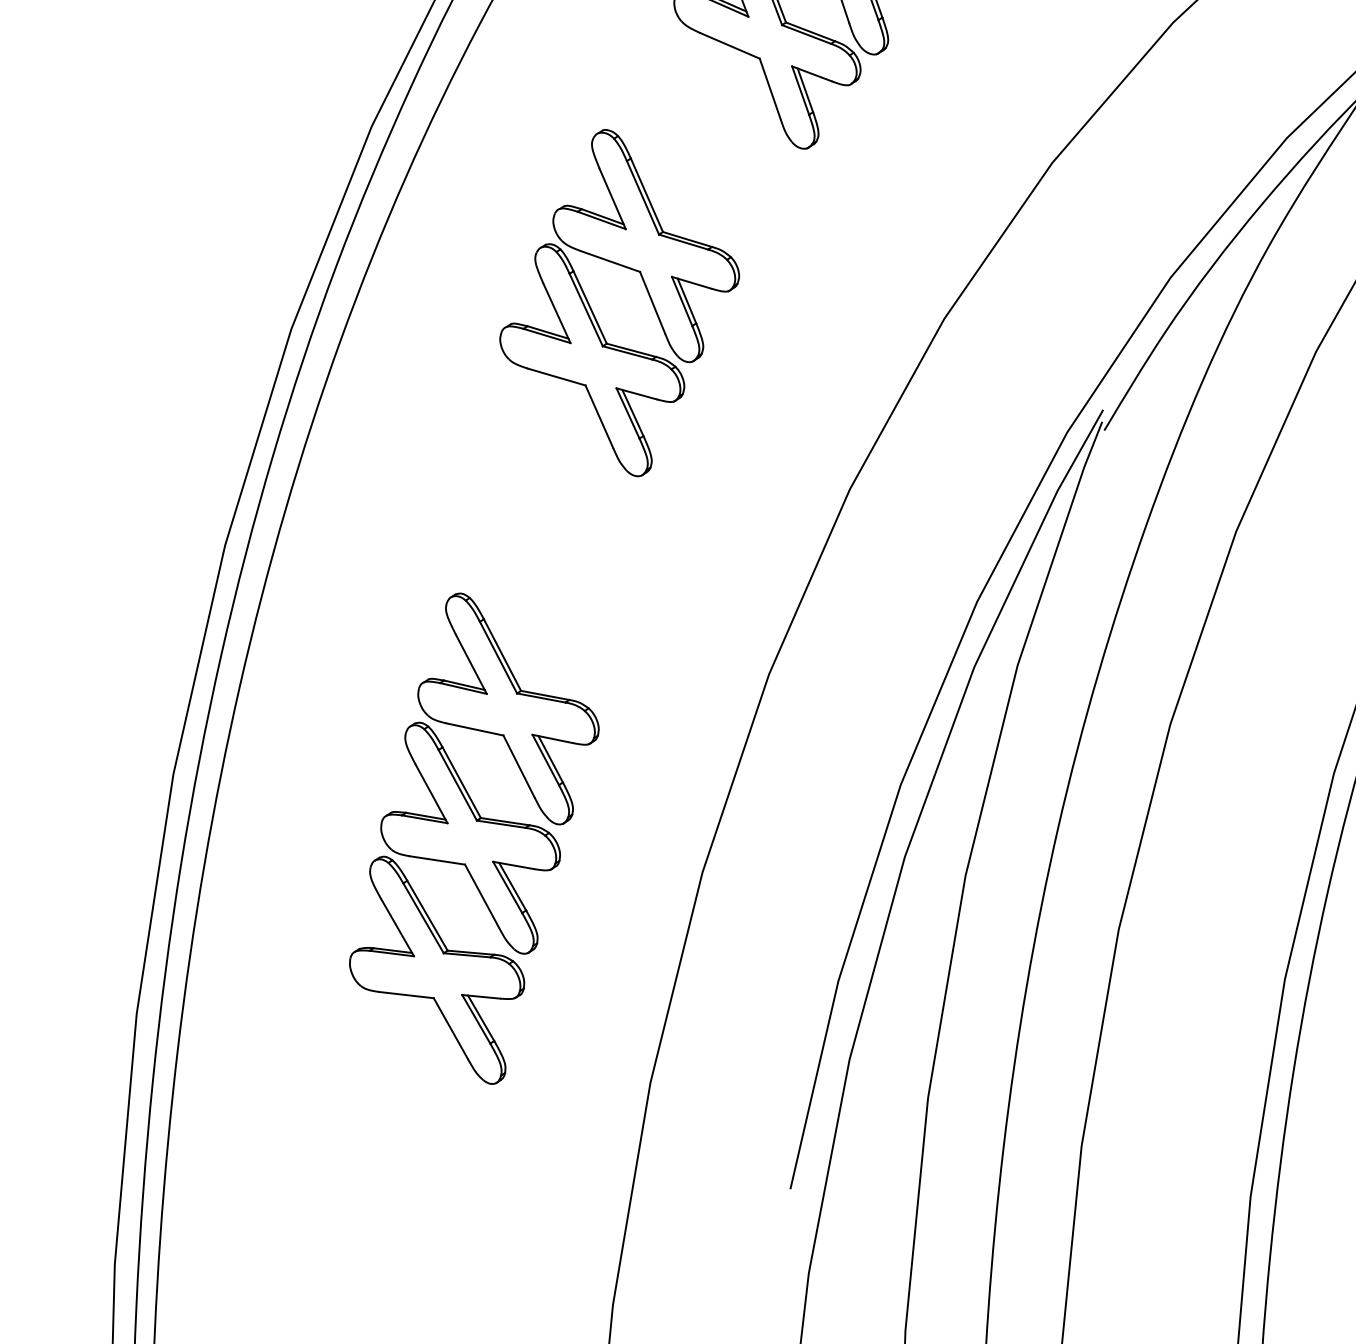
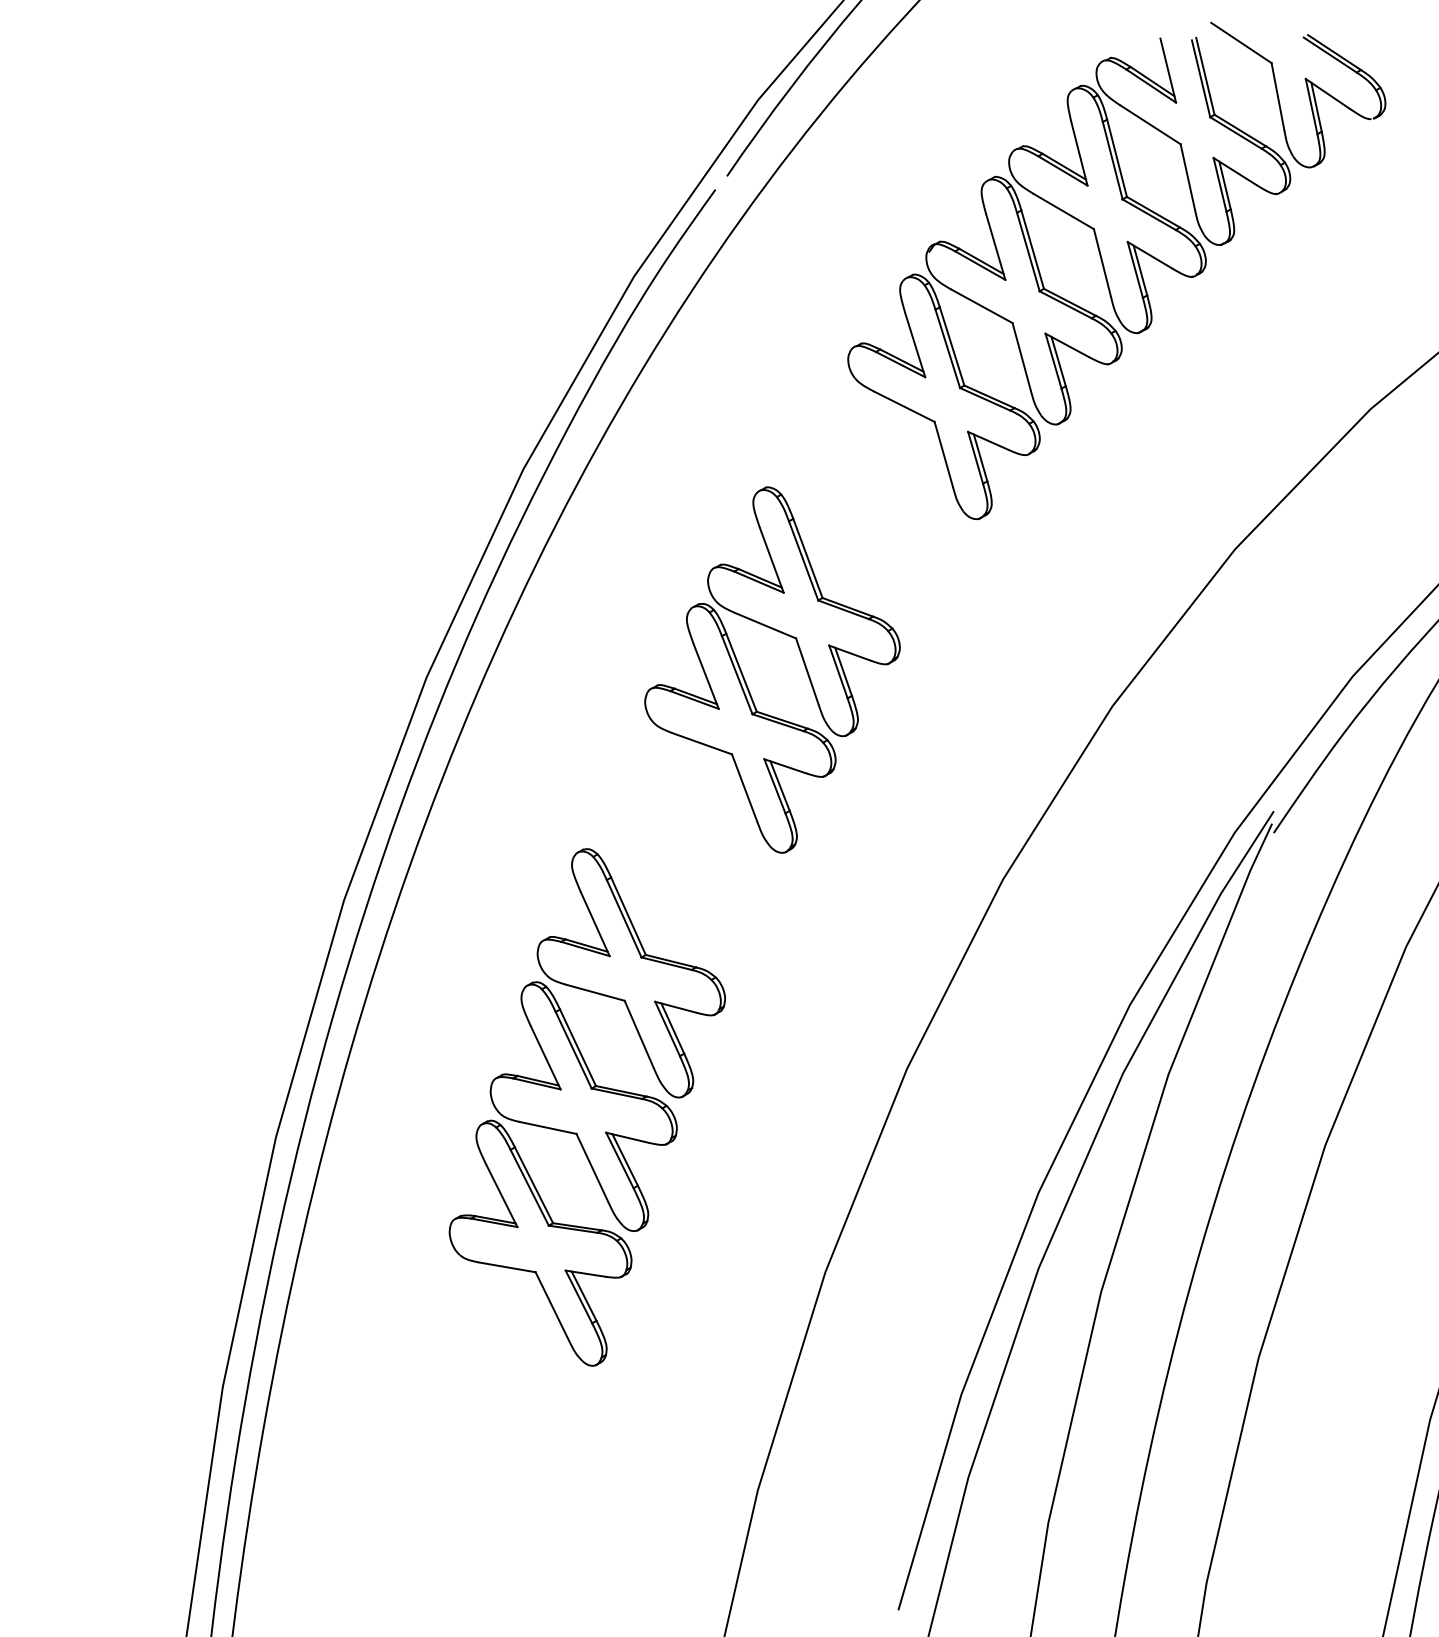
part: (473, 838) -> (586, 1107), moved

